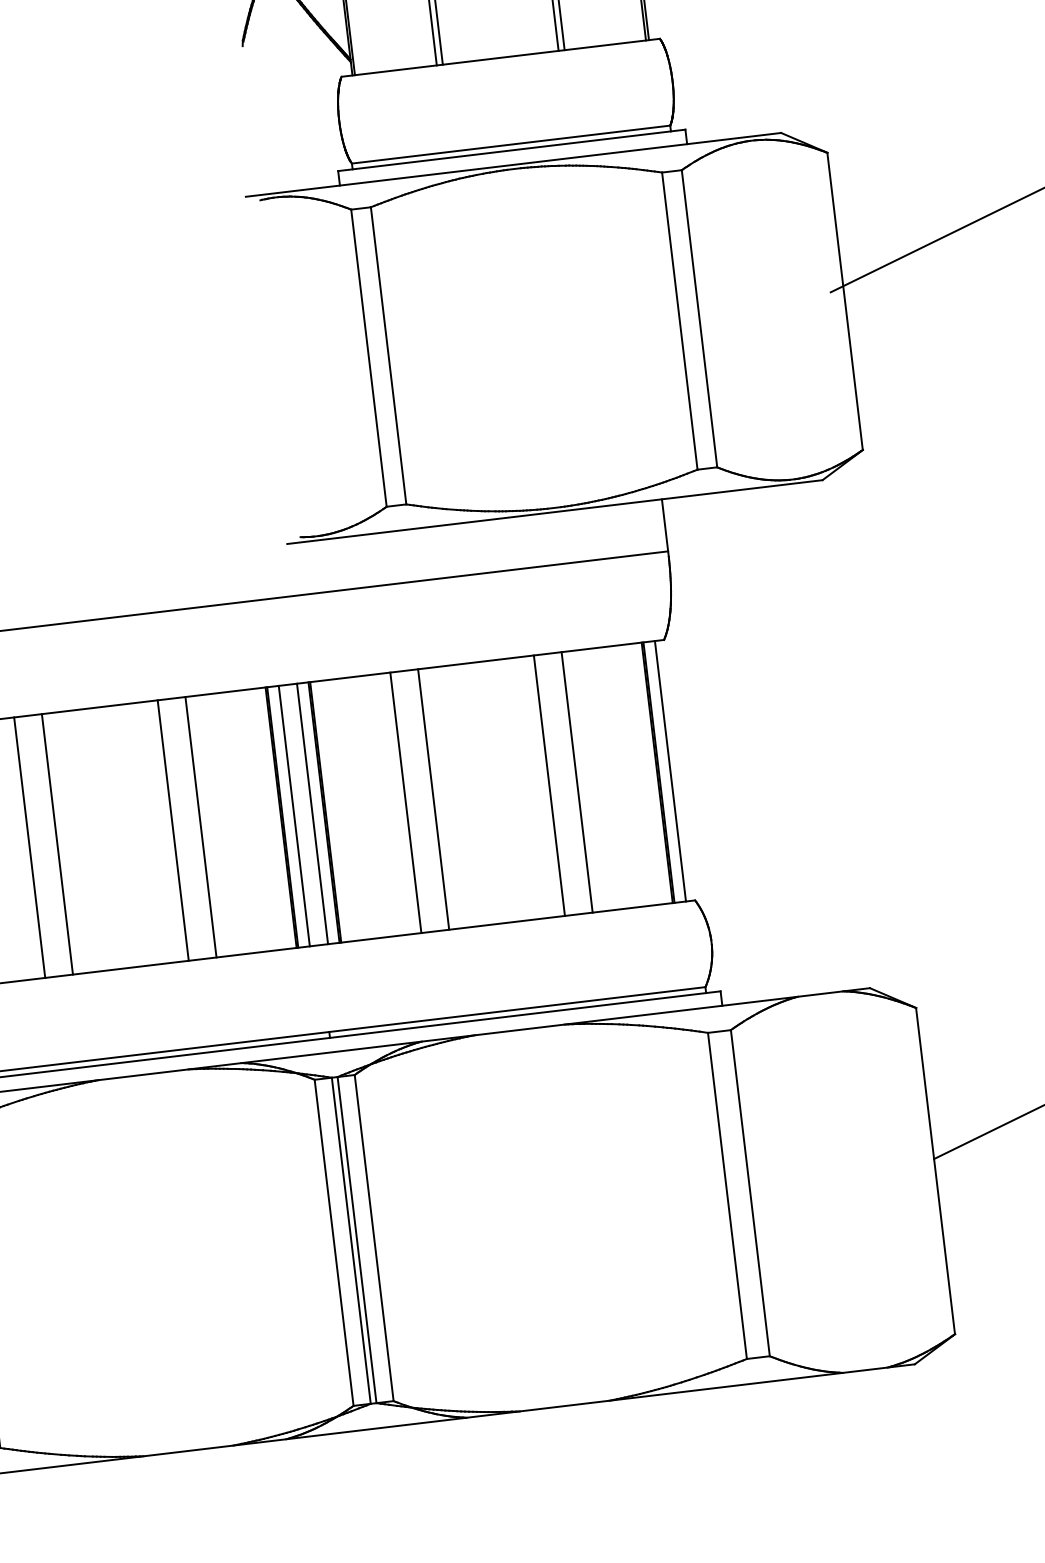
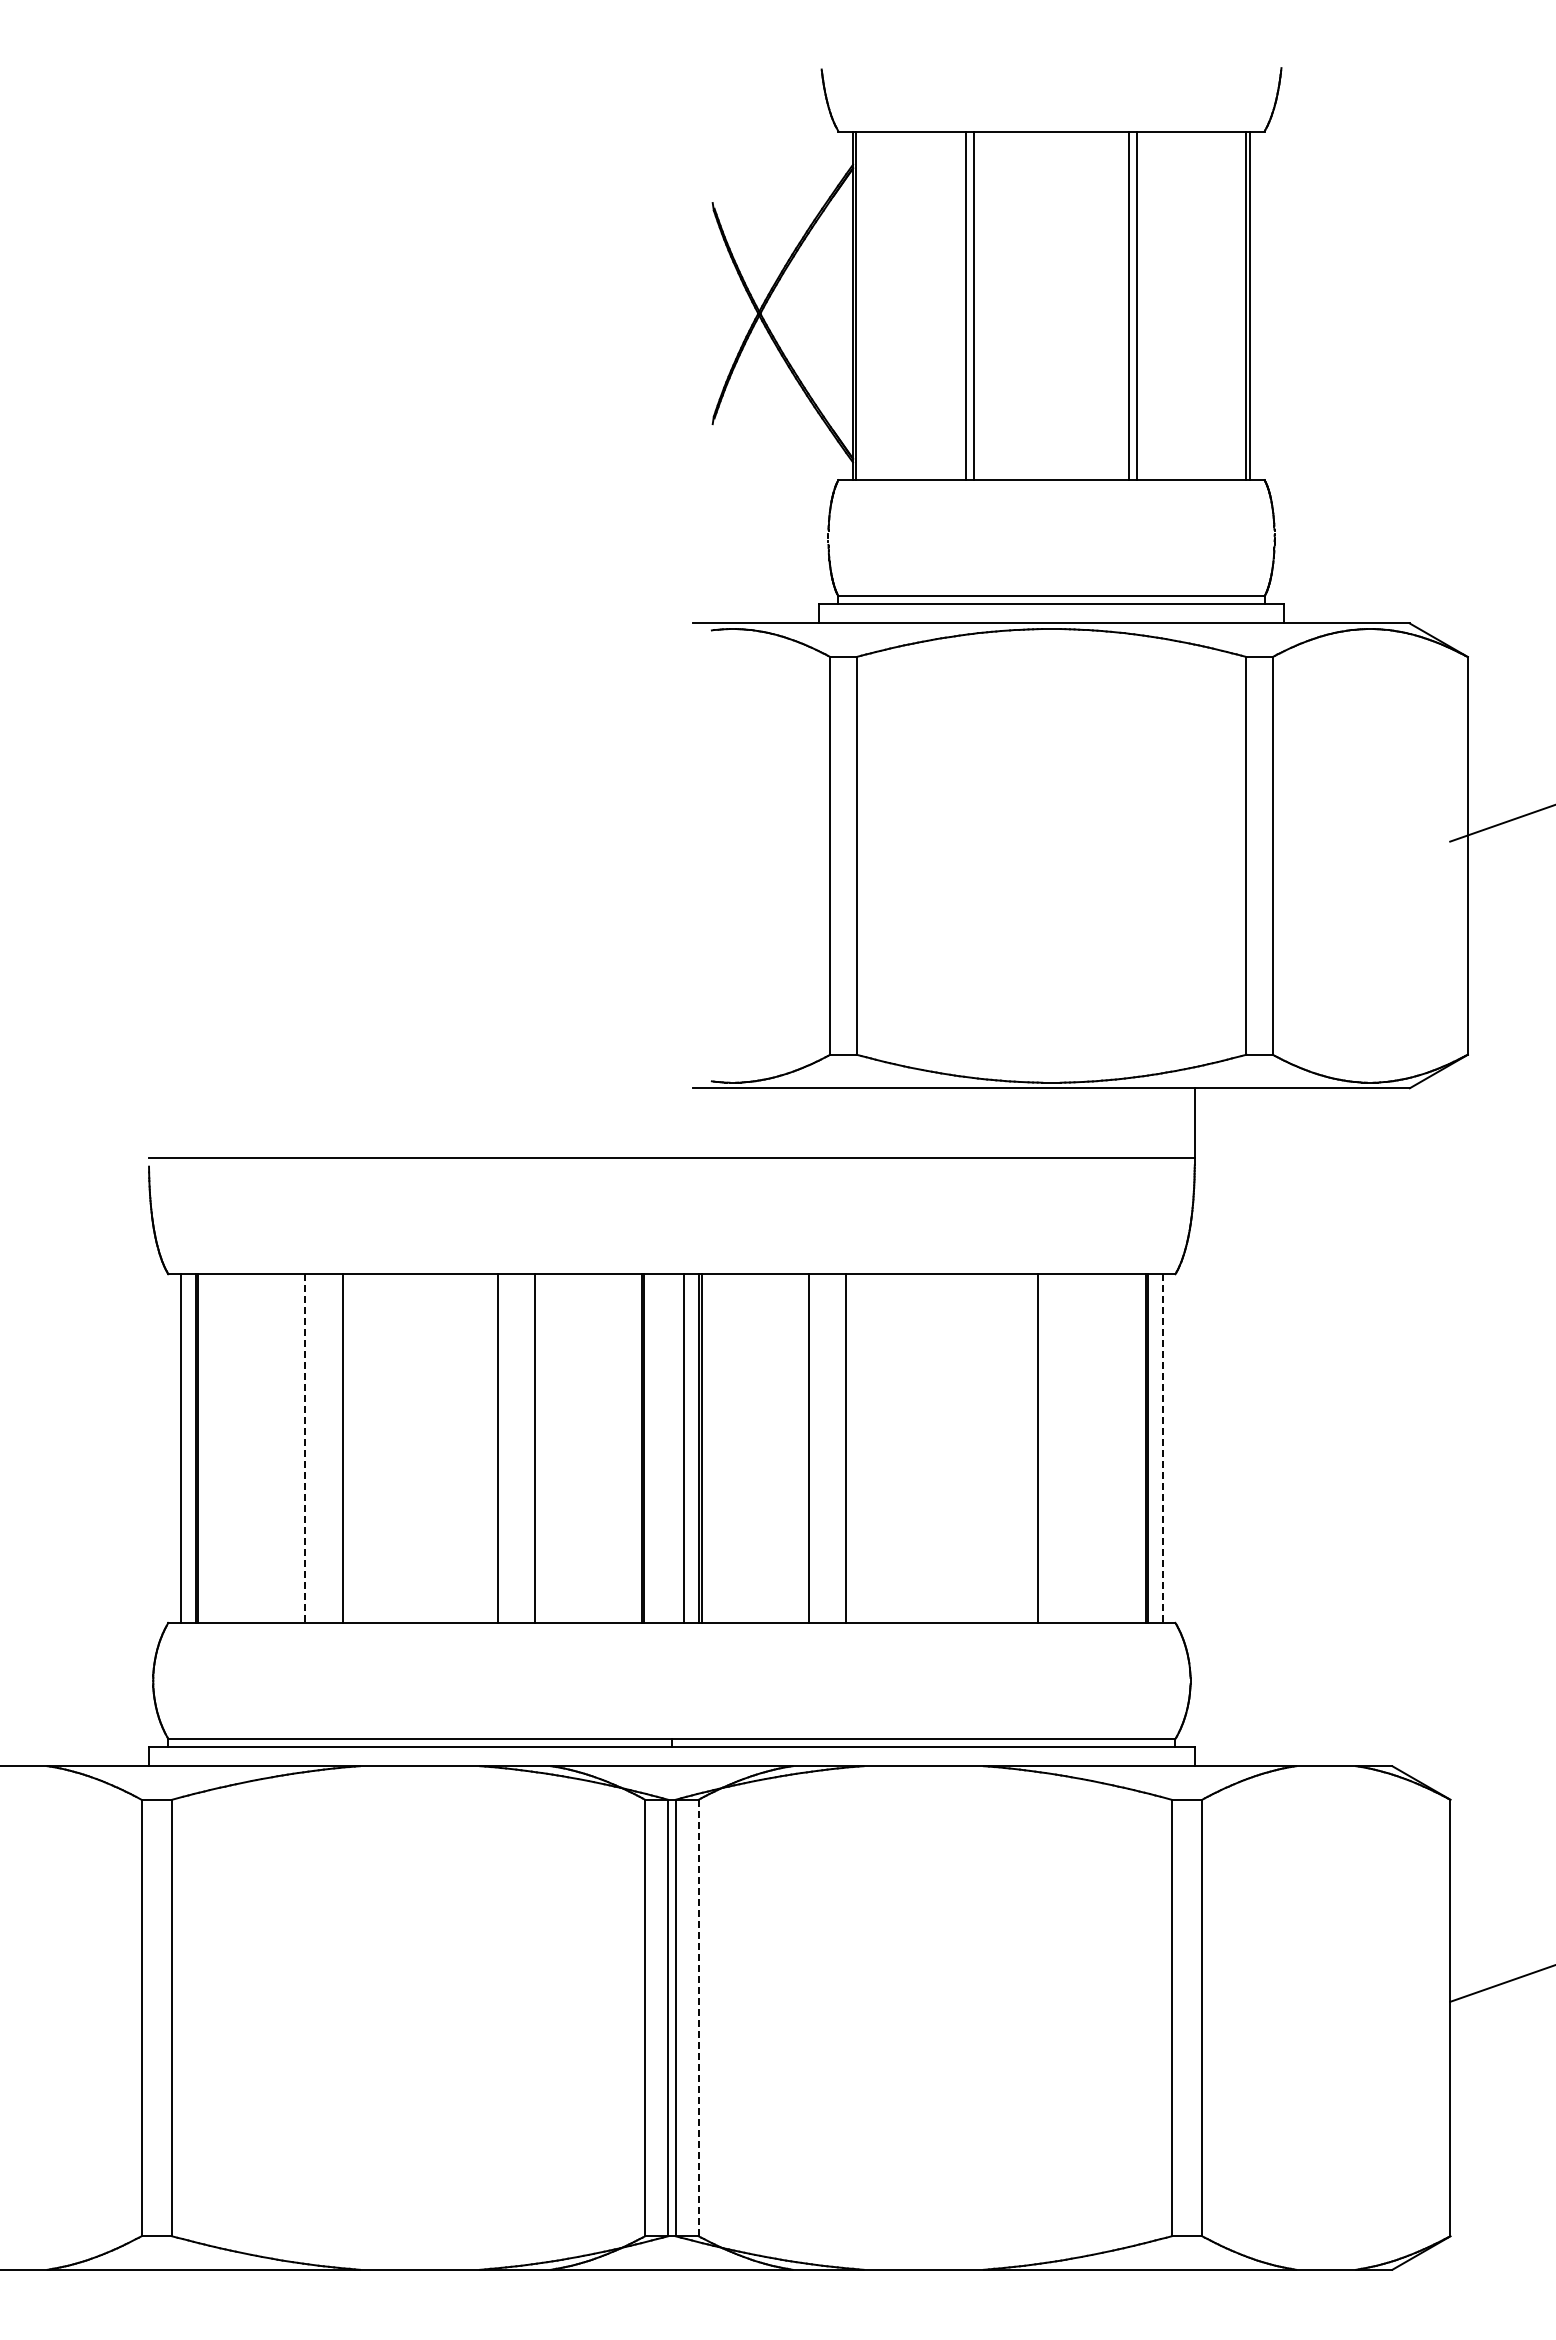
line: (670, 771) -> (1163, 1449), solid -> dashed
line: (549, 785) -> (1001, 1448), removed
line: (294, 816) -> (659, 1448), removed
line: (29, 848) -> (305, 1449), solid -> dashed
line: (374, 1238) -> (698, 2018), solid -> dashed

